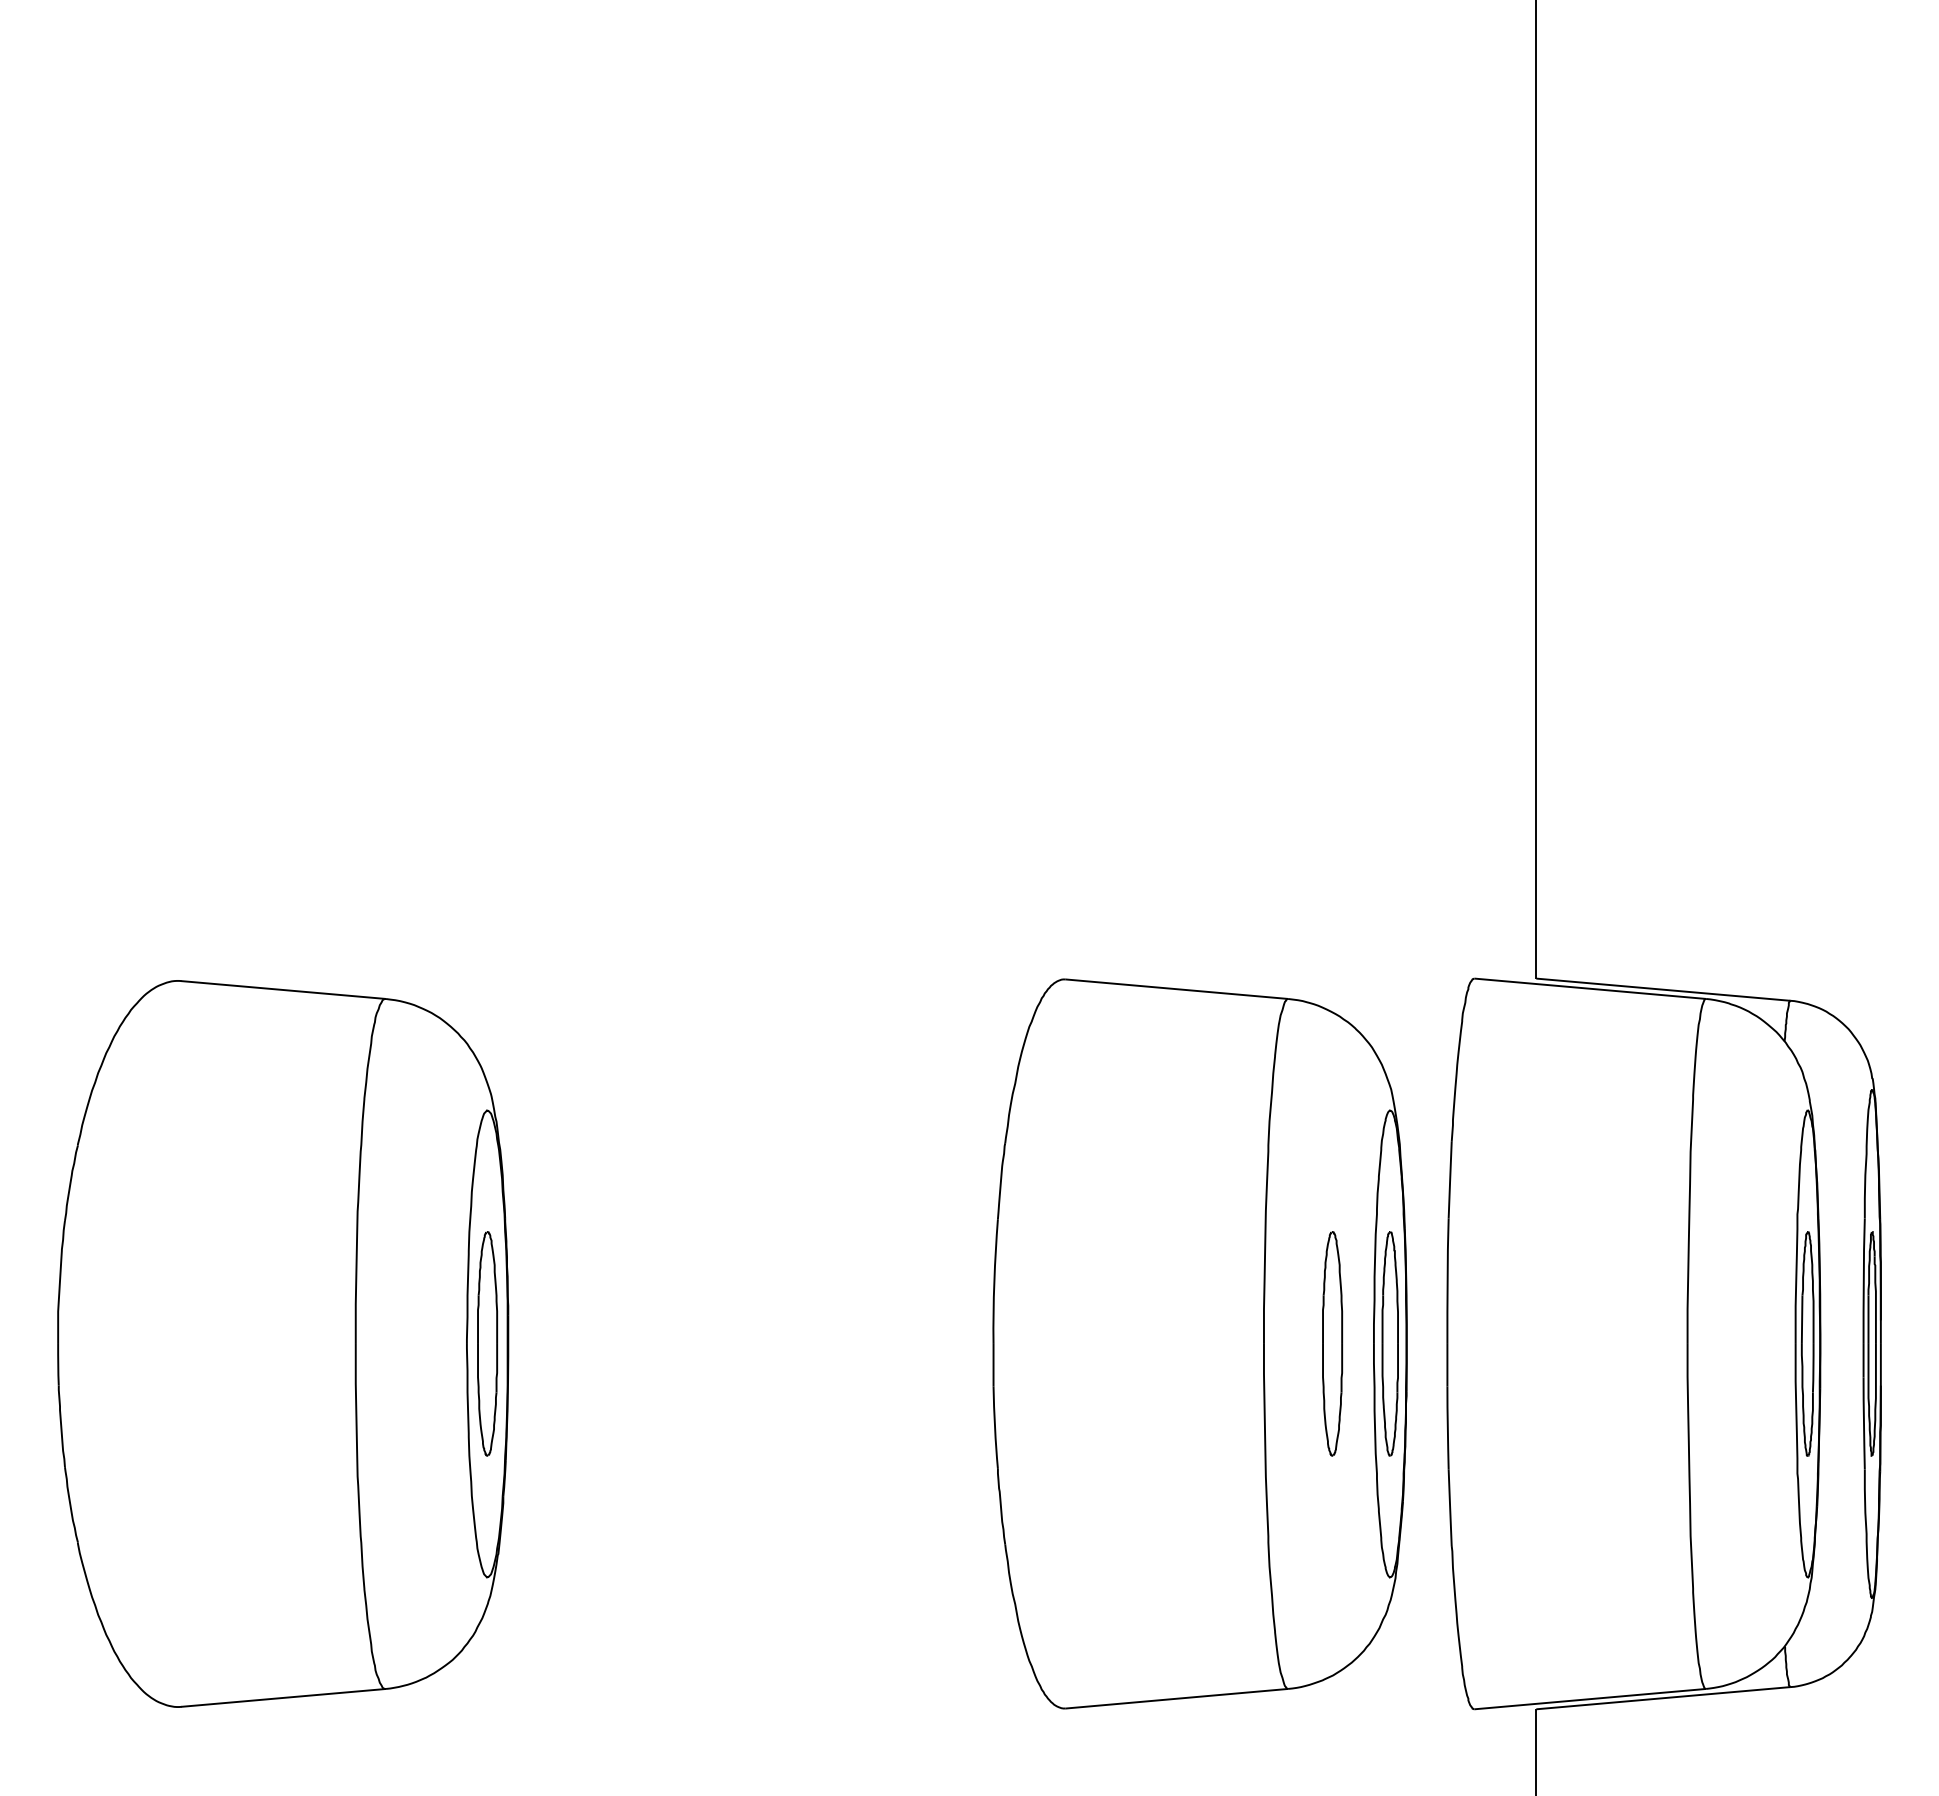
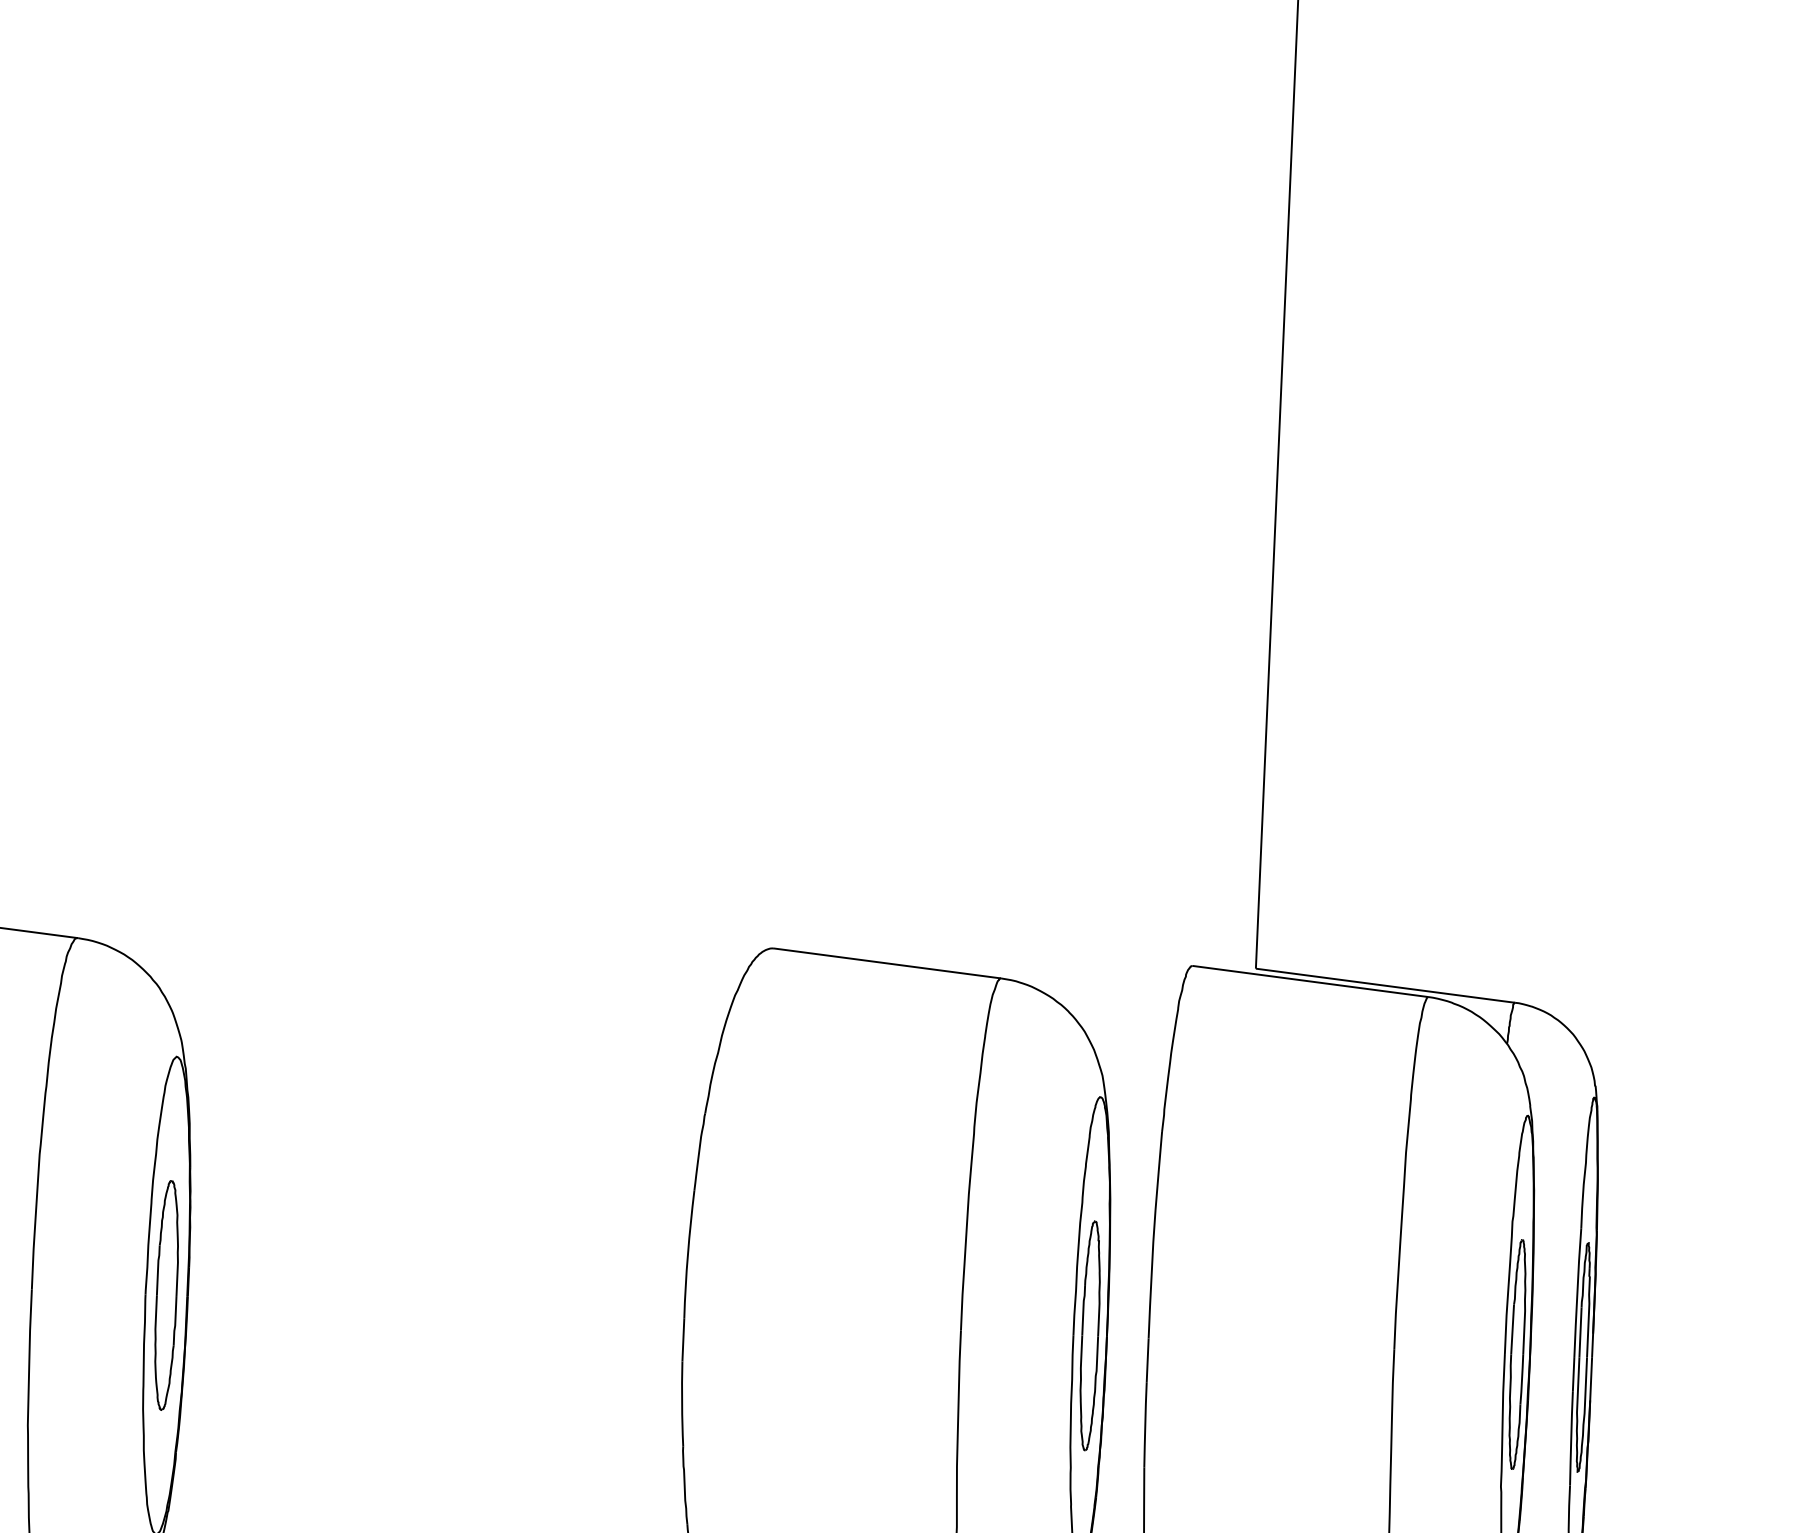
part: (1332, 1343) -> (1031, 1332), removed

